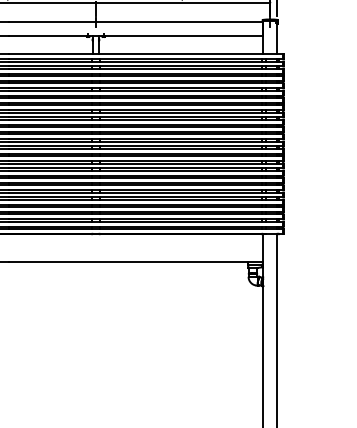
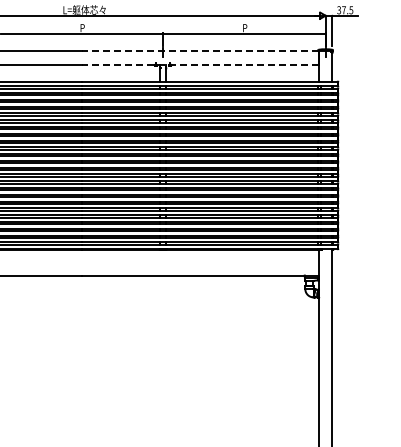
line: (136, 21) -> (200, 51), solid -> dashed
line: (136, 35) -> (200, 64), solid -> dashed

